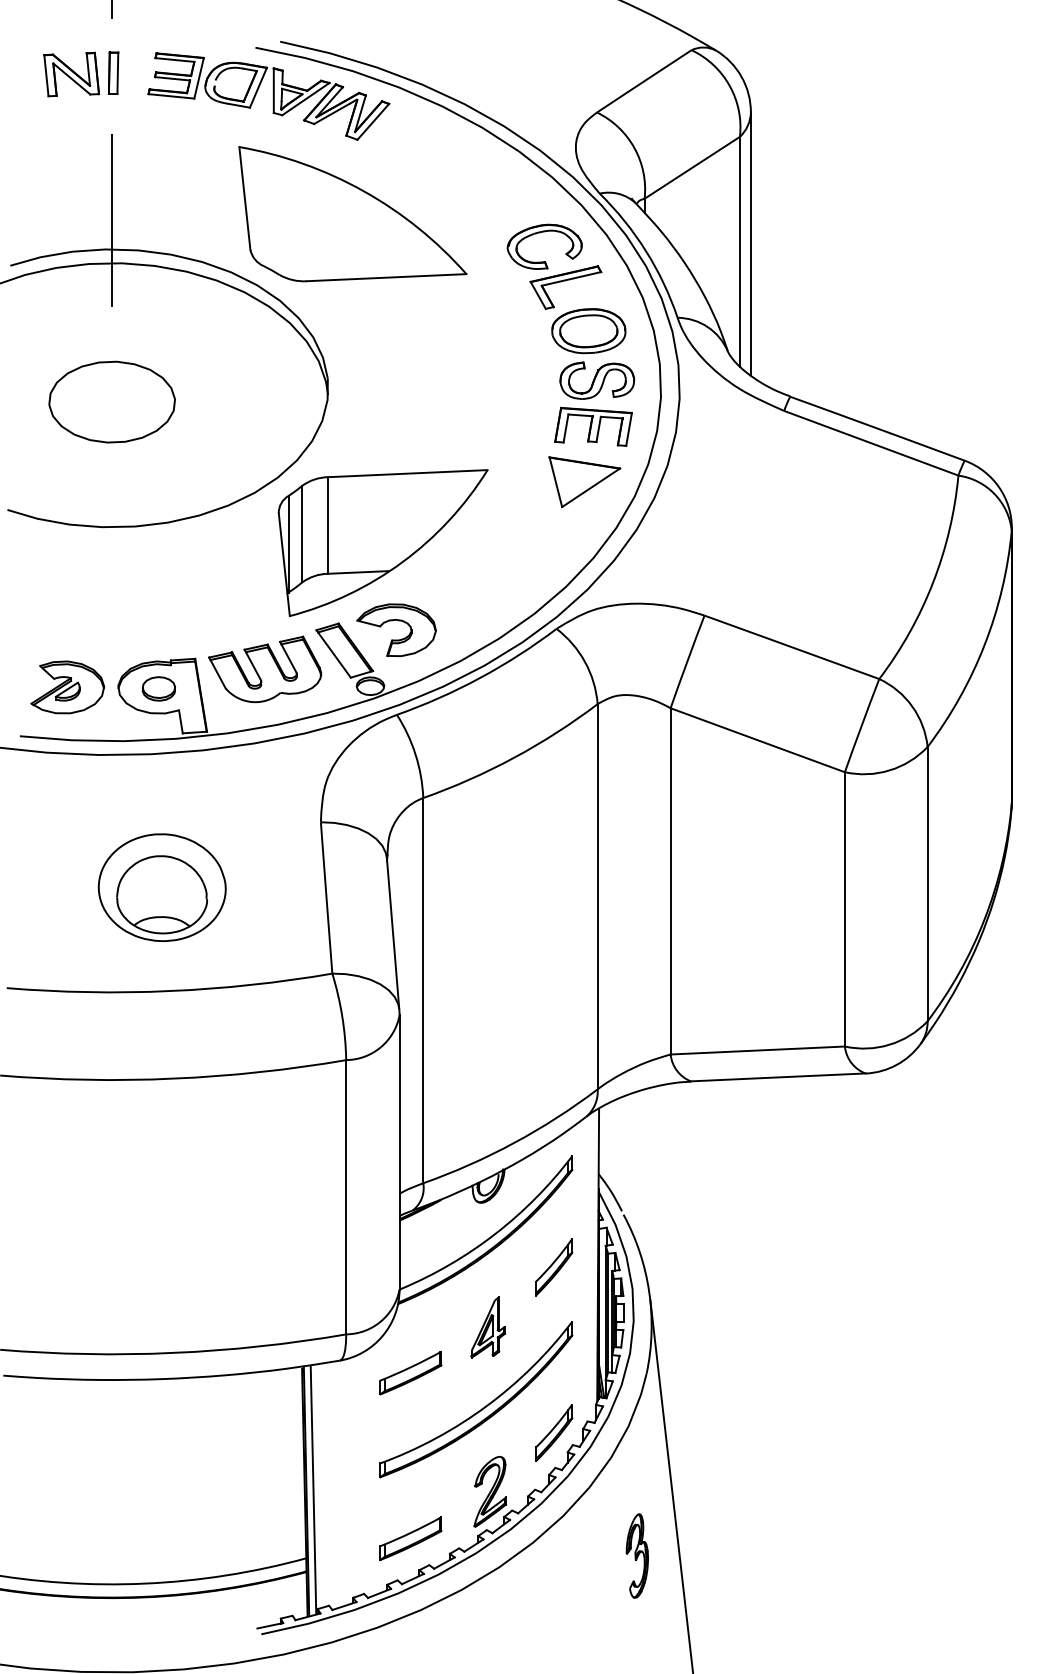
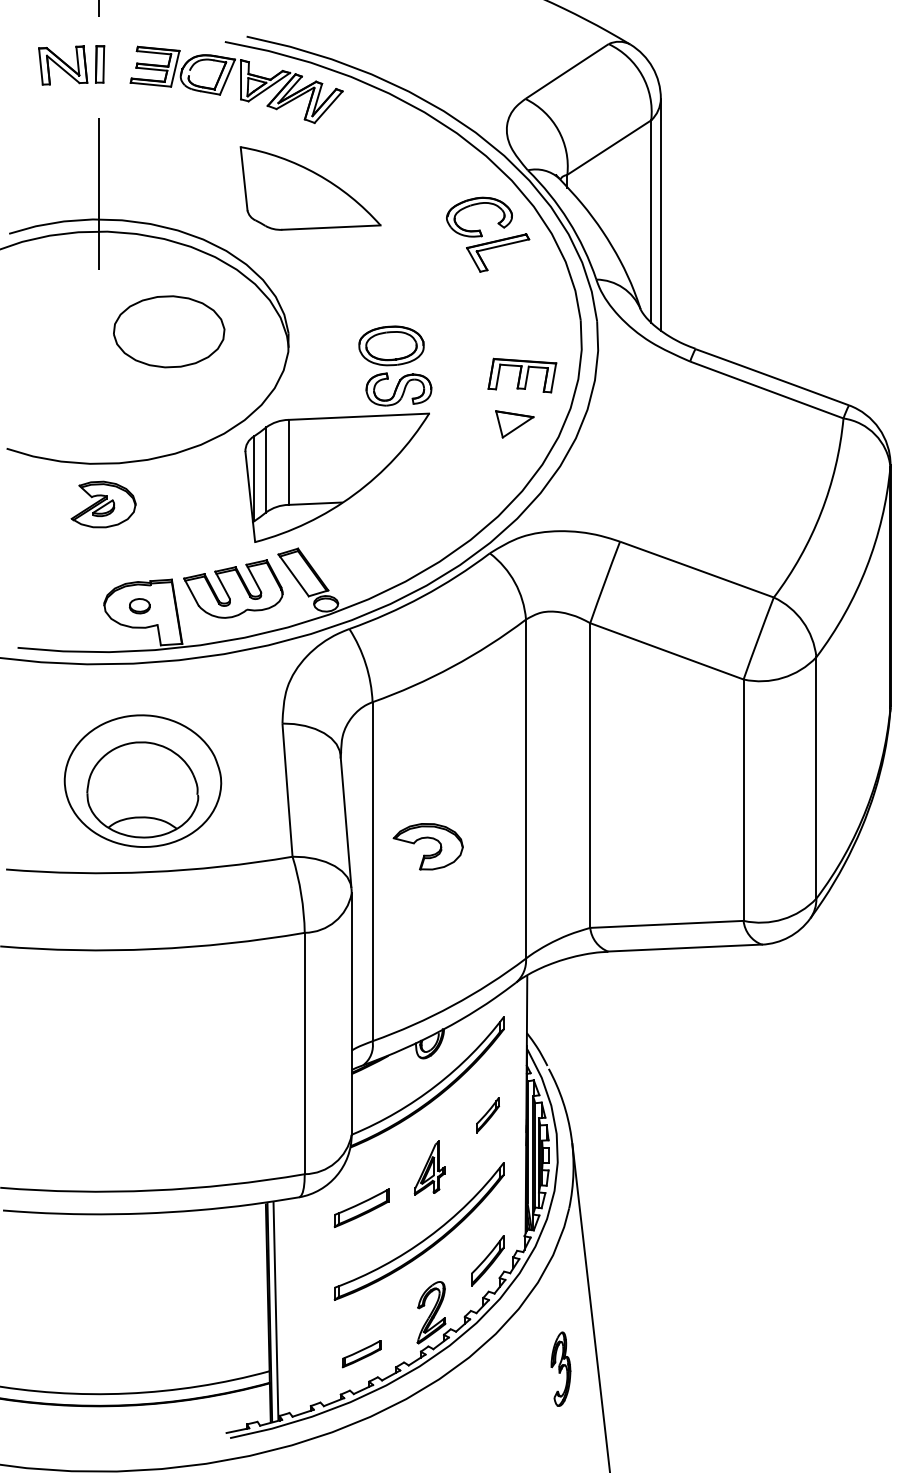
part: (352, 214) -> (310, 188), size x0.7
part: (593, 353) -> (395, 365), moved
part: (111, 401) -> (168, 331), moved
part: (584, 482) -> (514, 424), size x0.6
part: (398, 621) -> (429, 839), moved
part: (67, 687) -> (103, 504), moved
part: (158, 688) -> (139, 605), size x0.7
part: (161, 887) -> (142, 780), size x1.4
part: (554, 1267) -> (488, 1115), size x0.7
part: (410, 1538) -> (361, 1353), size x0.7

